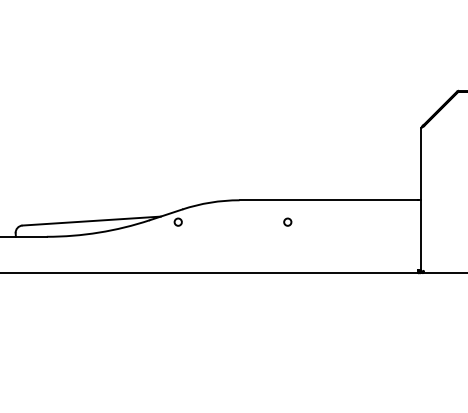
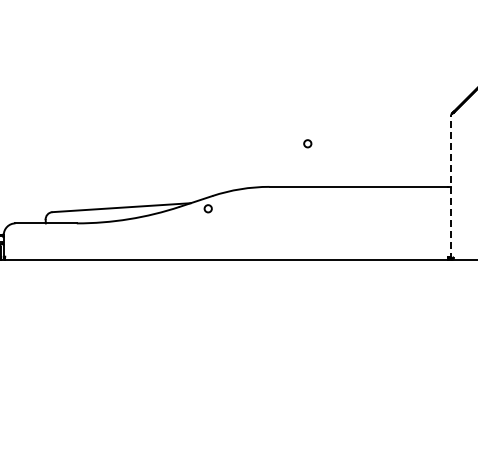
line: (421, 199) -> (451, 186), solid -> dashed
circle: (287, 221) -> (307, 143), moved

